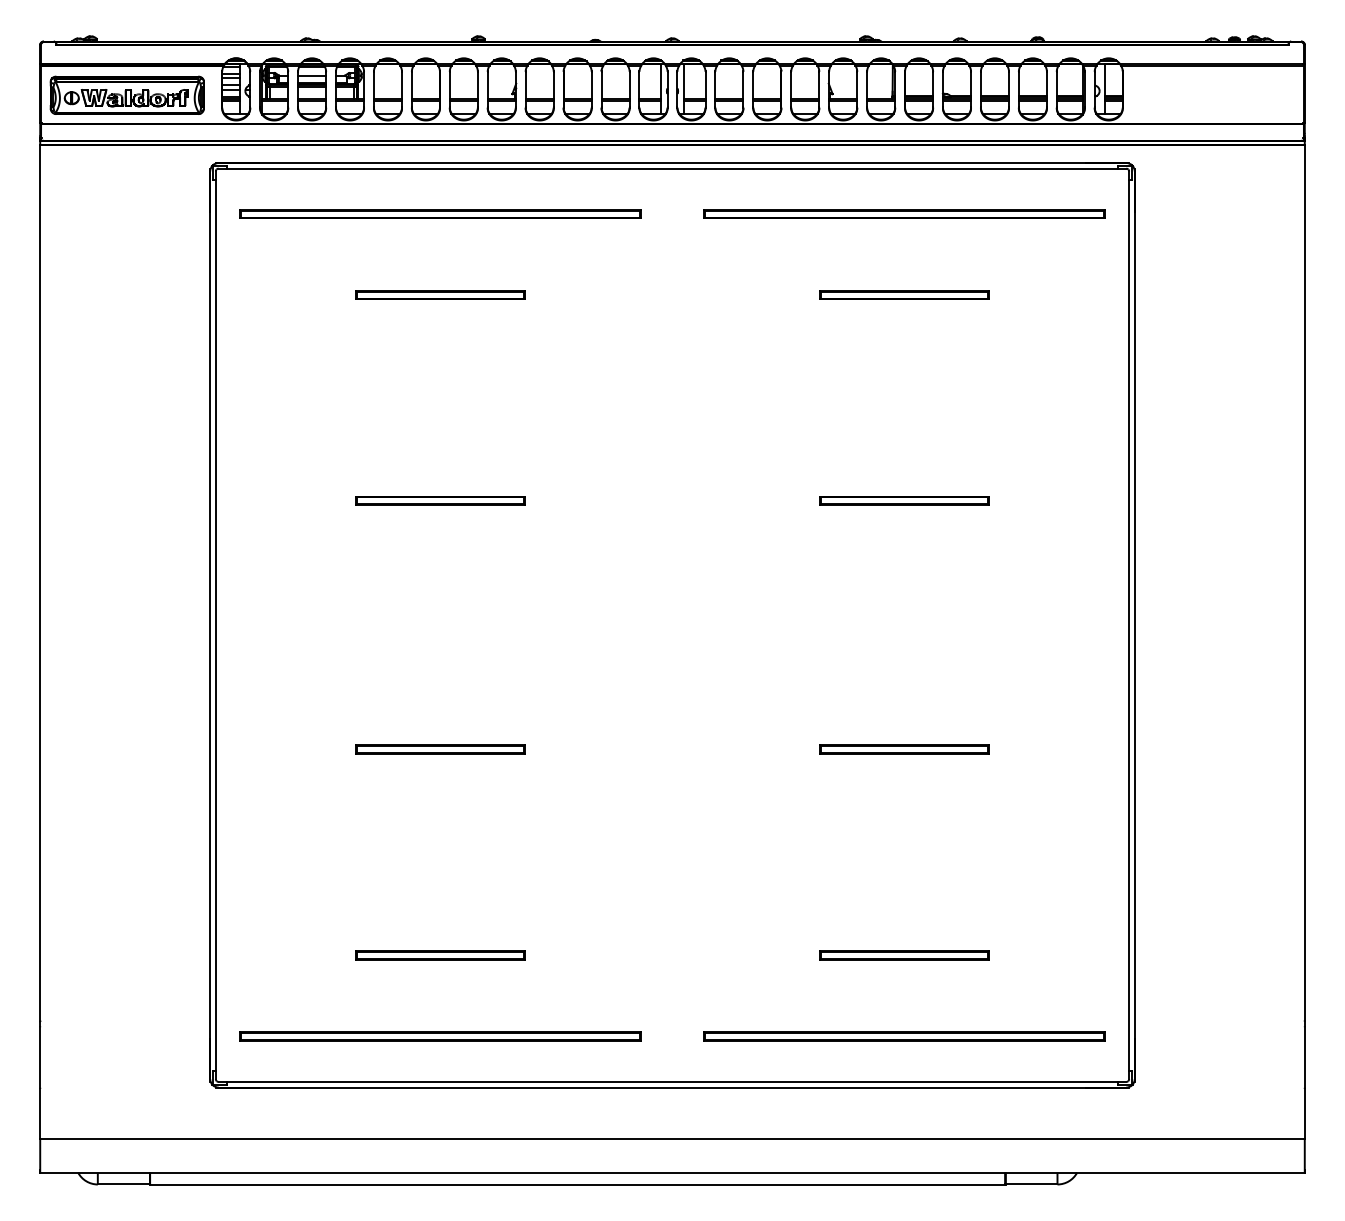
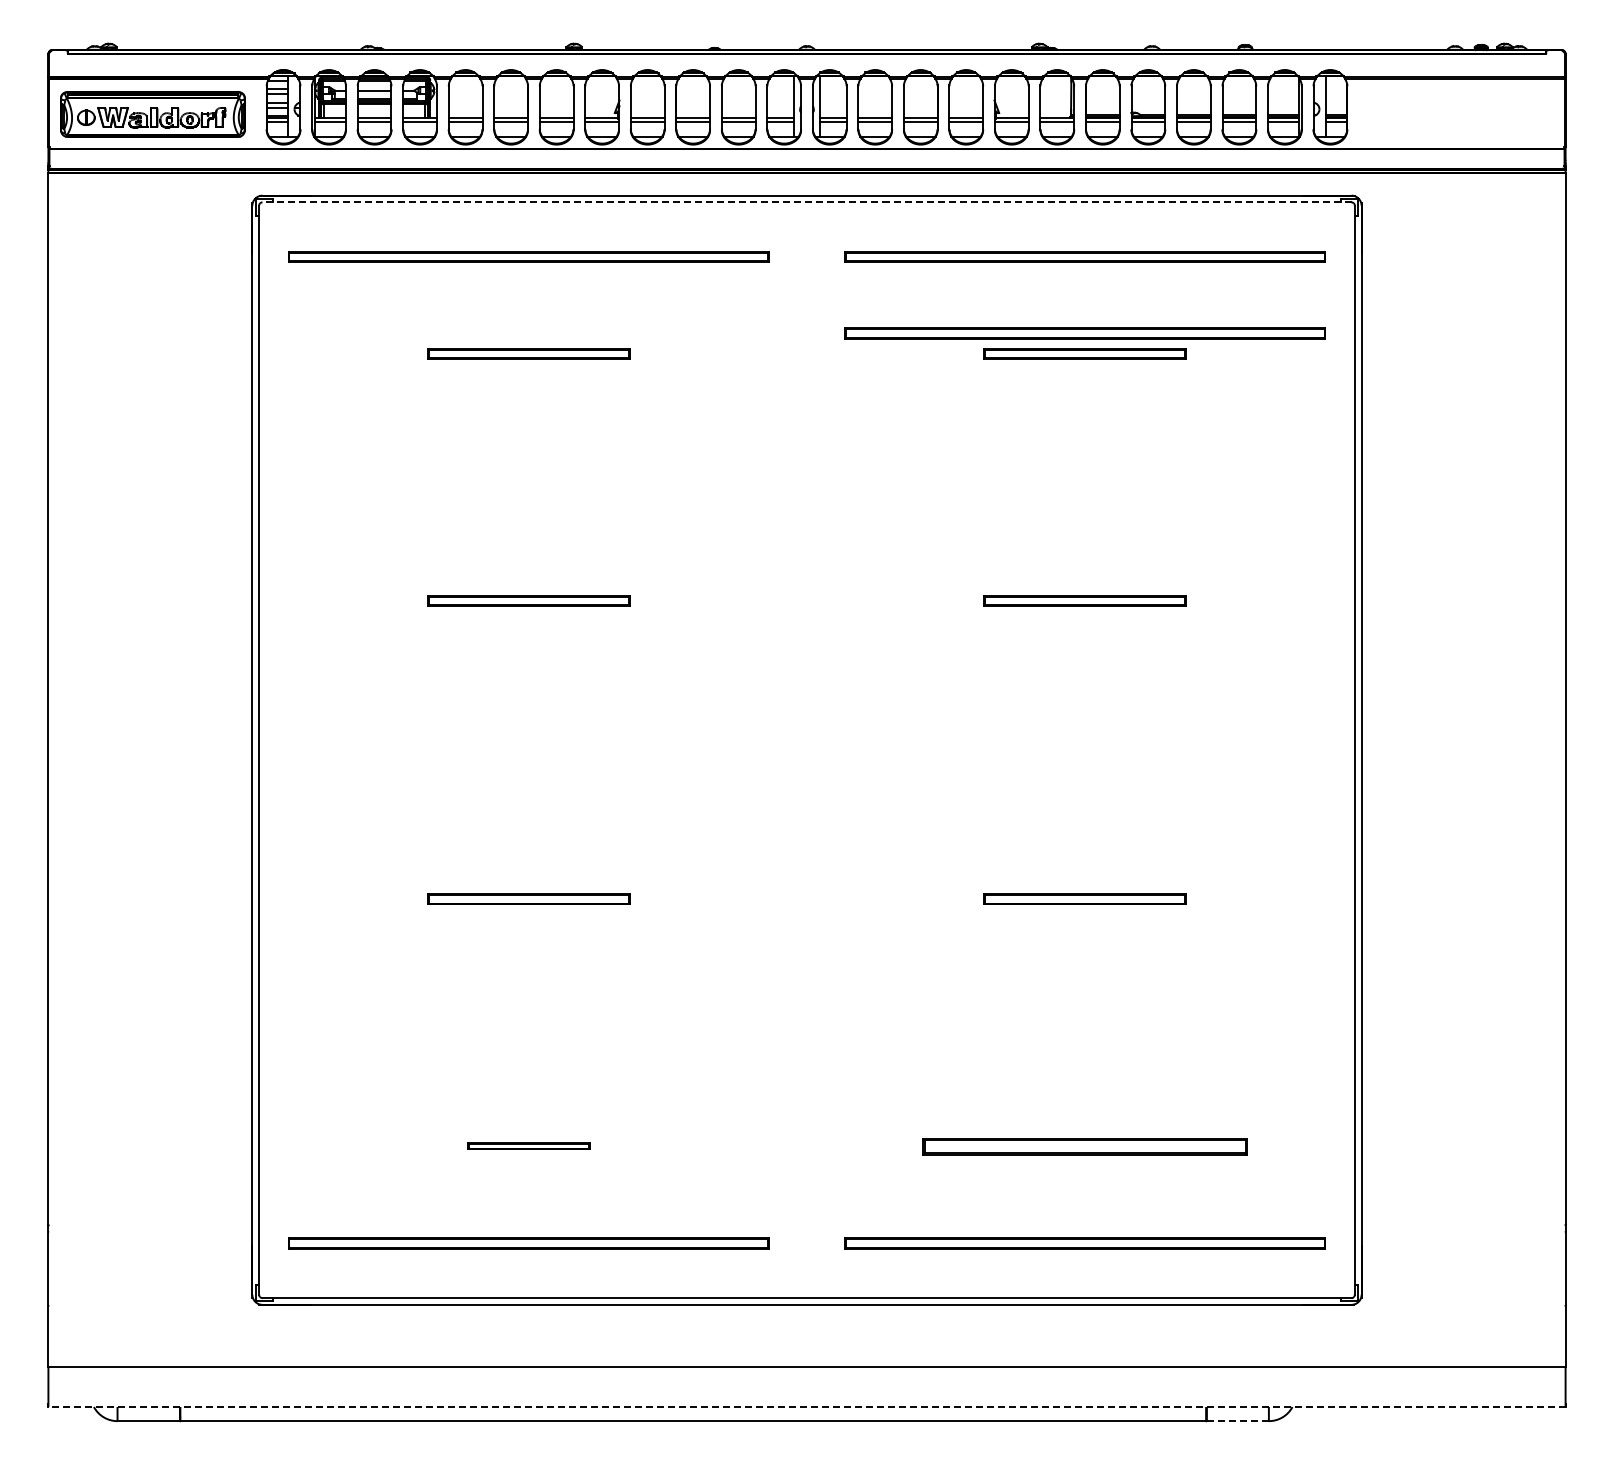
line: (672, 168) -> (806, 202), solid -> dashed
part: (903, 277) -> (1084, 333), added
part: (440, 954) -> (528, 1145), size x0.6
part: (903, 954) -> (1084, 1145), size x1.6
line: (672, 1173) -> (807, 1407), solid -> dashed
line: (1031, 1184) -> (1237, 1421), solid -> dashed

